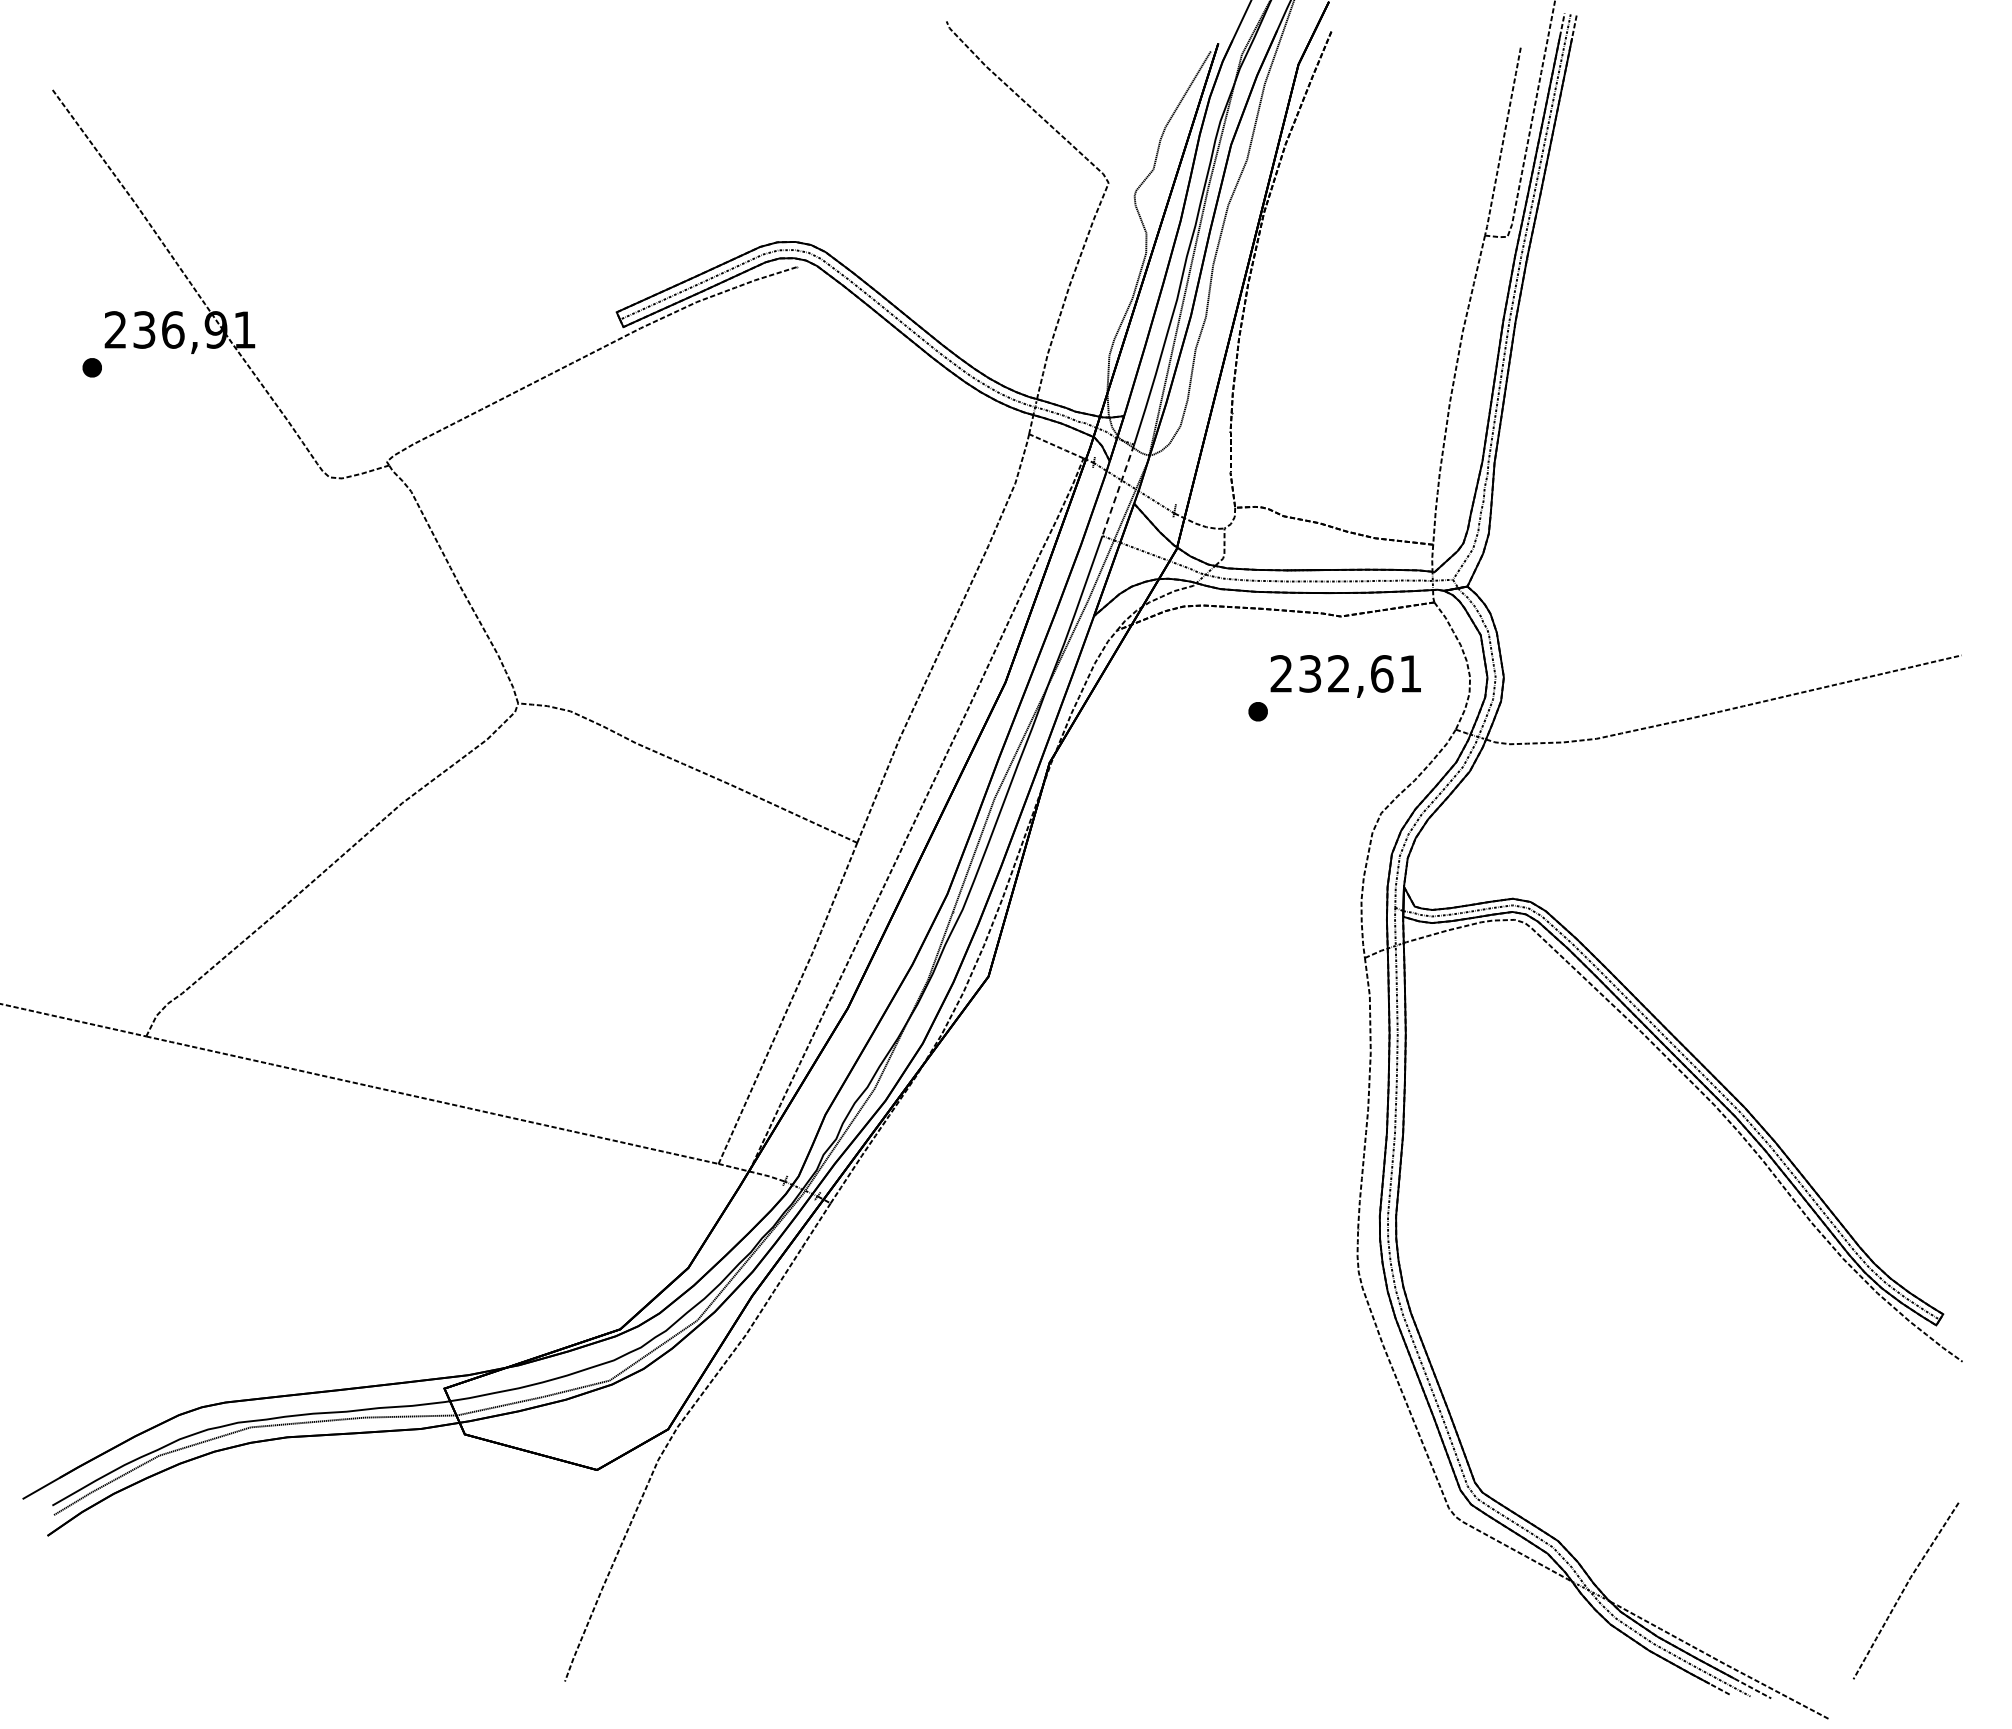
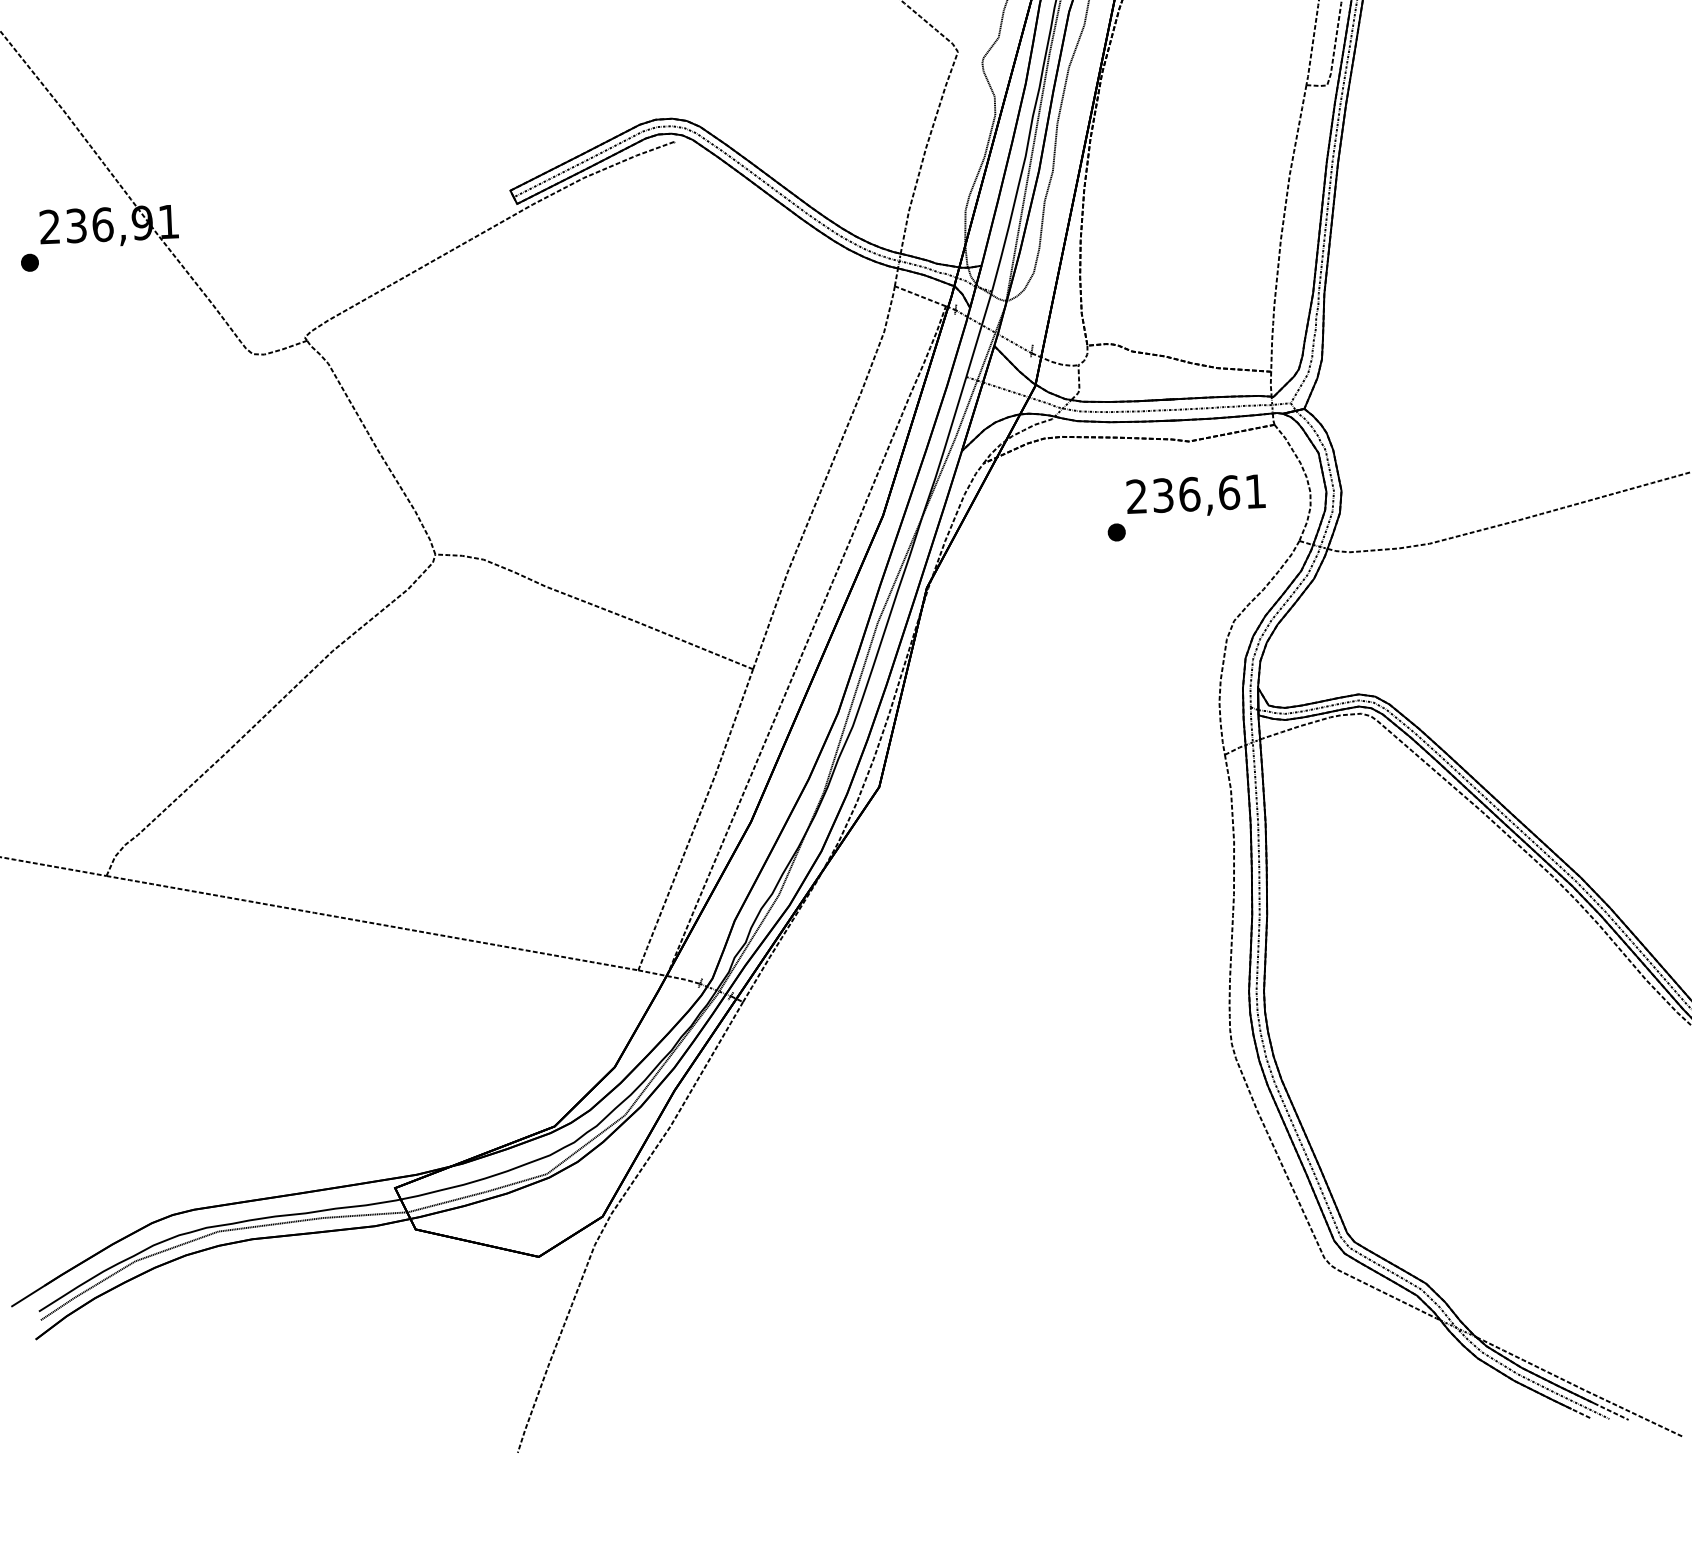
line: (1118, 490) -> (979, 334), dashed -> solid
text: (1339, 673) -> (1190, 494), 232,61 -> 236,61

